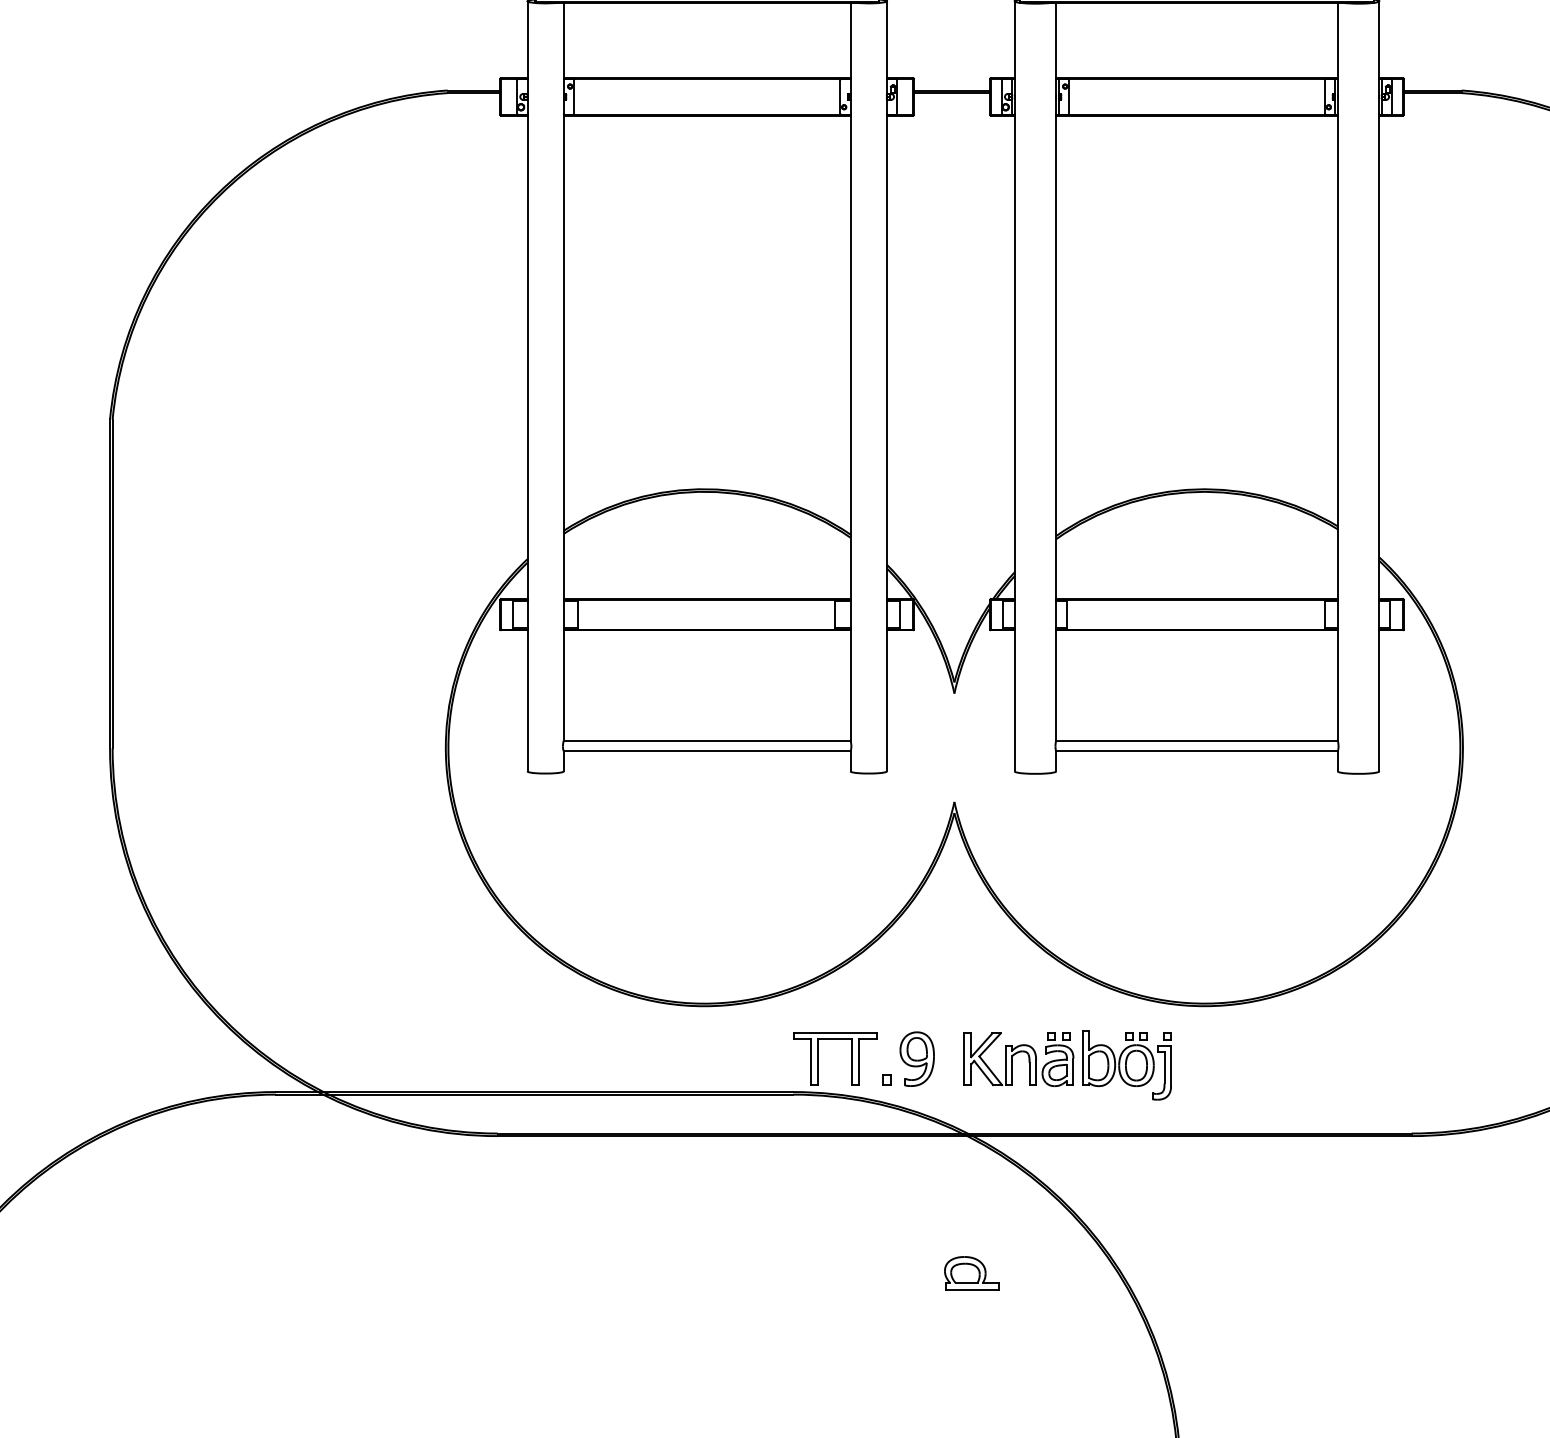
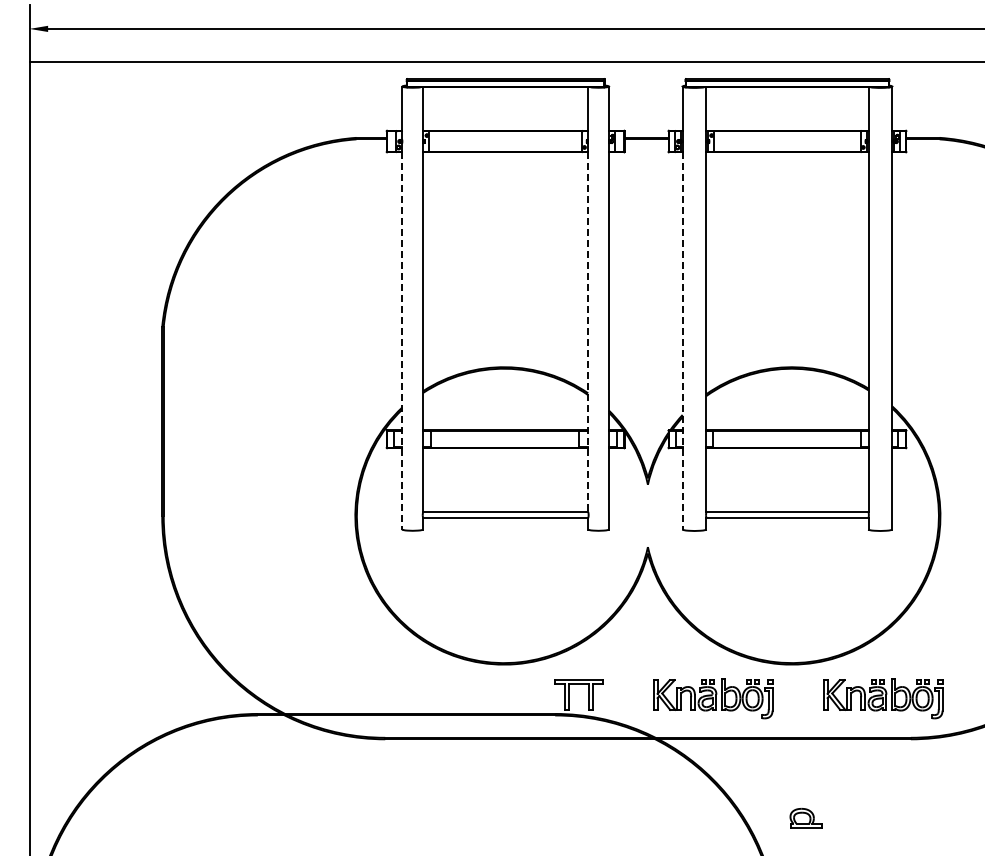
line: (851, 428) -> (588, 332), solid -> dashed
line: (527, 442) -> (402, 340), solid -> dashed
line: (1014, 442) -> (682, 340), solid -> dashed
part: (908, 1058) -> (621, 694), removed
part: (1363, 1065) -> (883, 698), added
part: (971, 1273) -> (805, 818), moved

